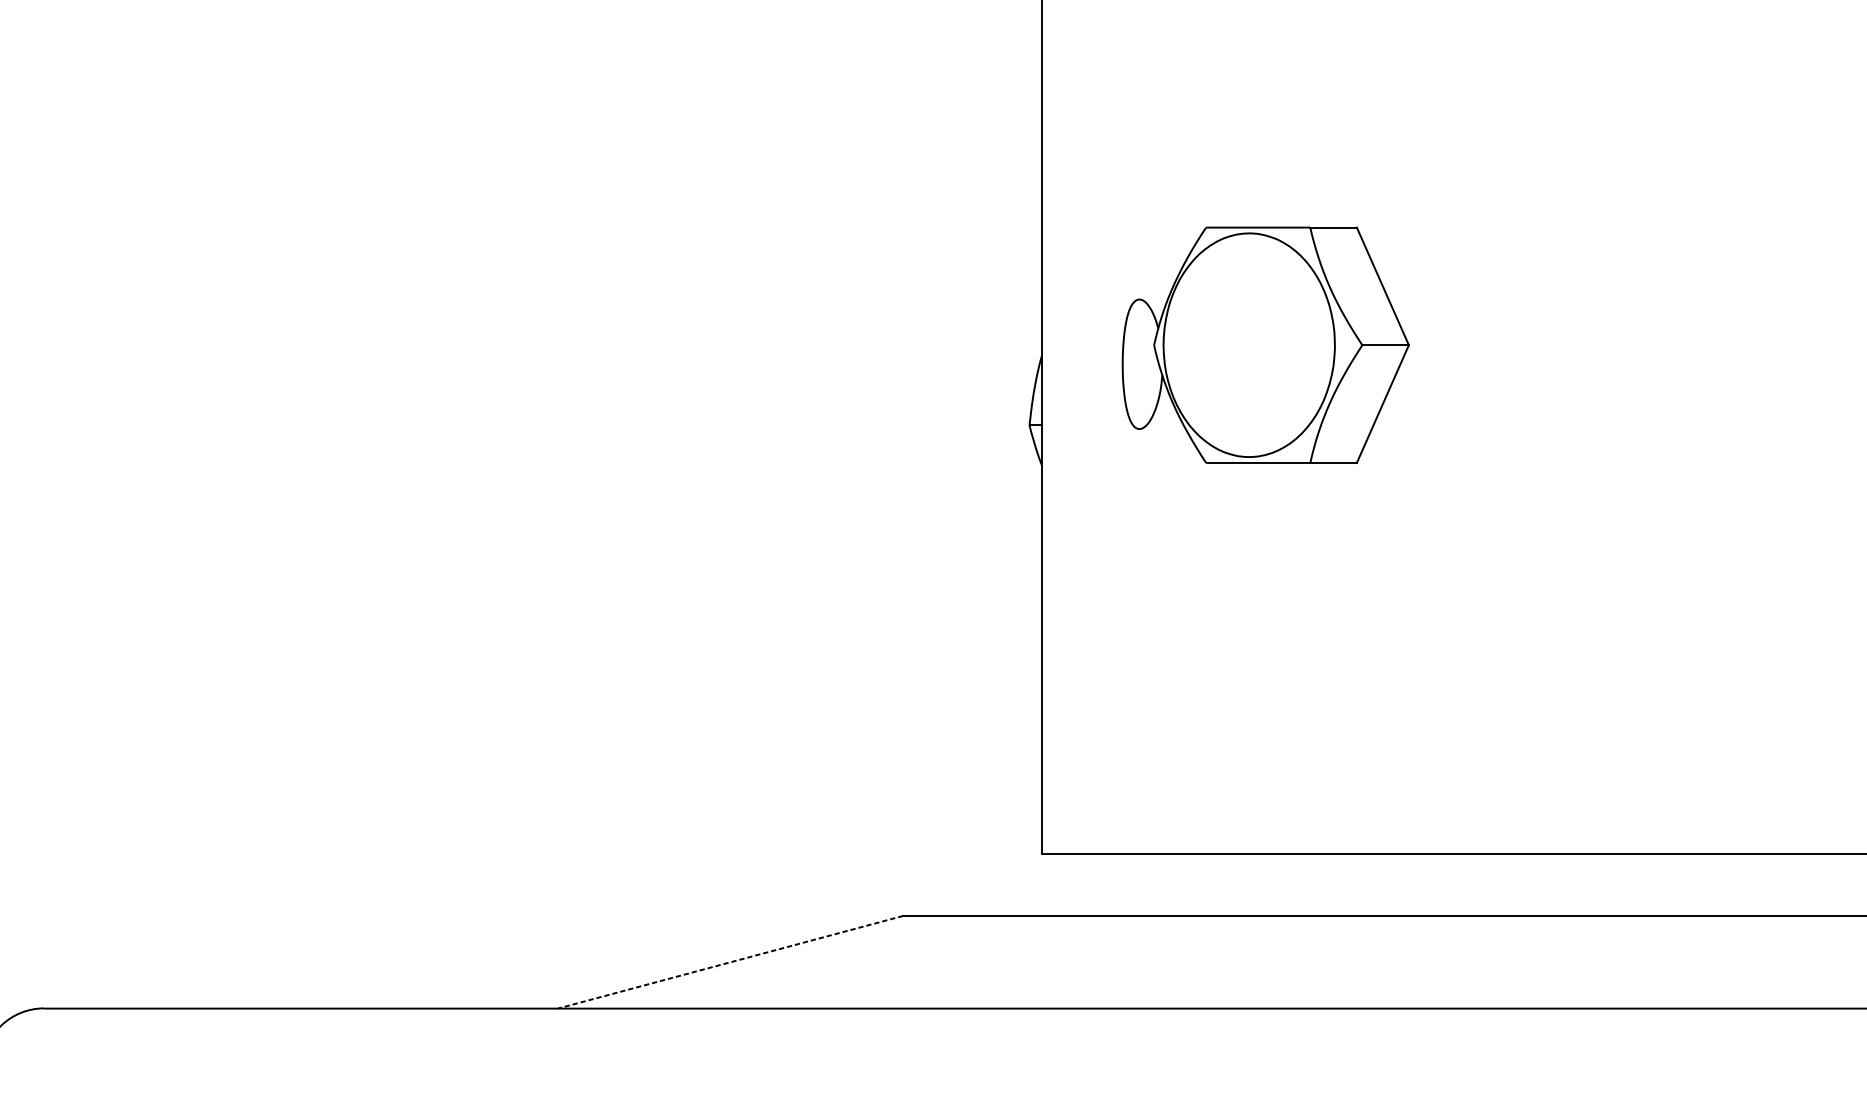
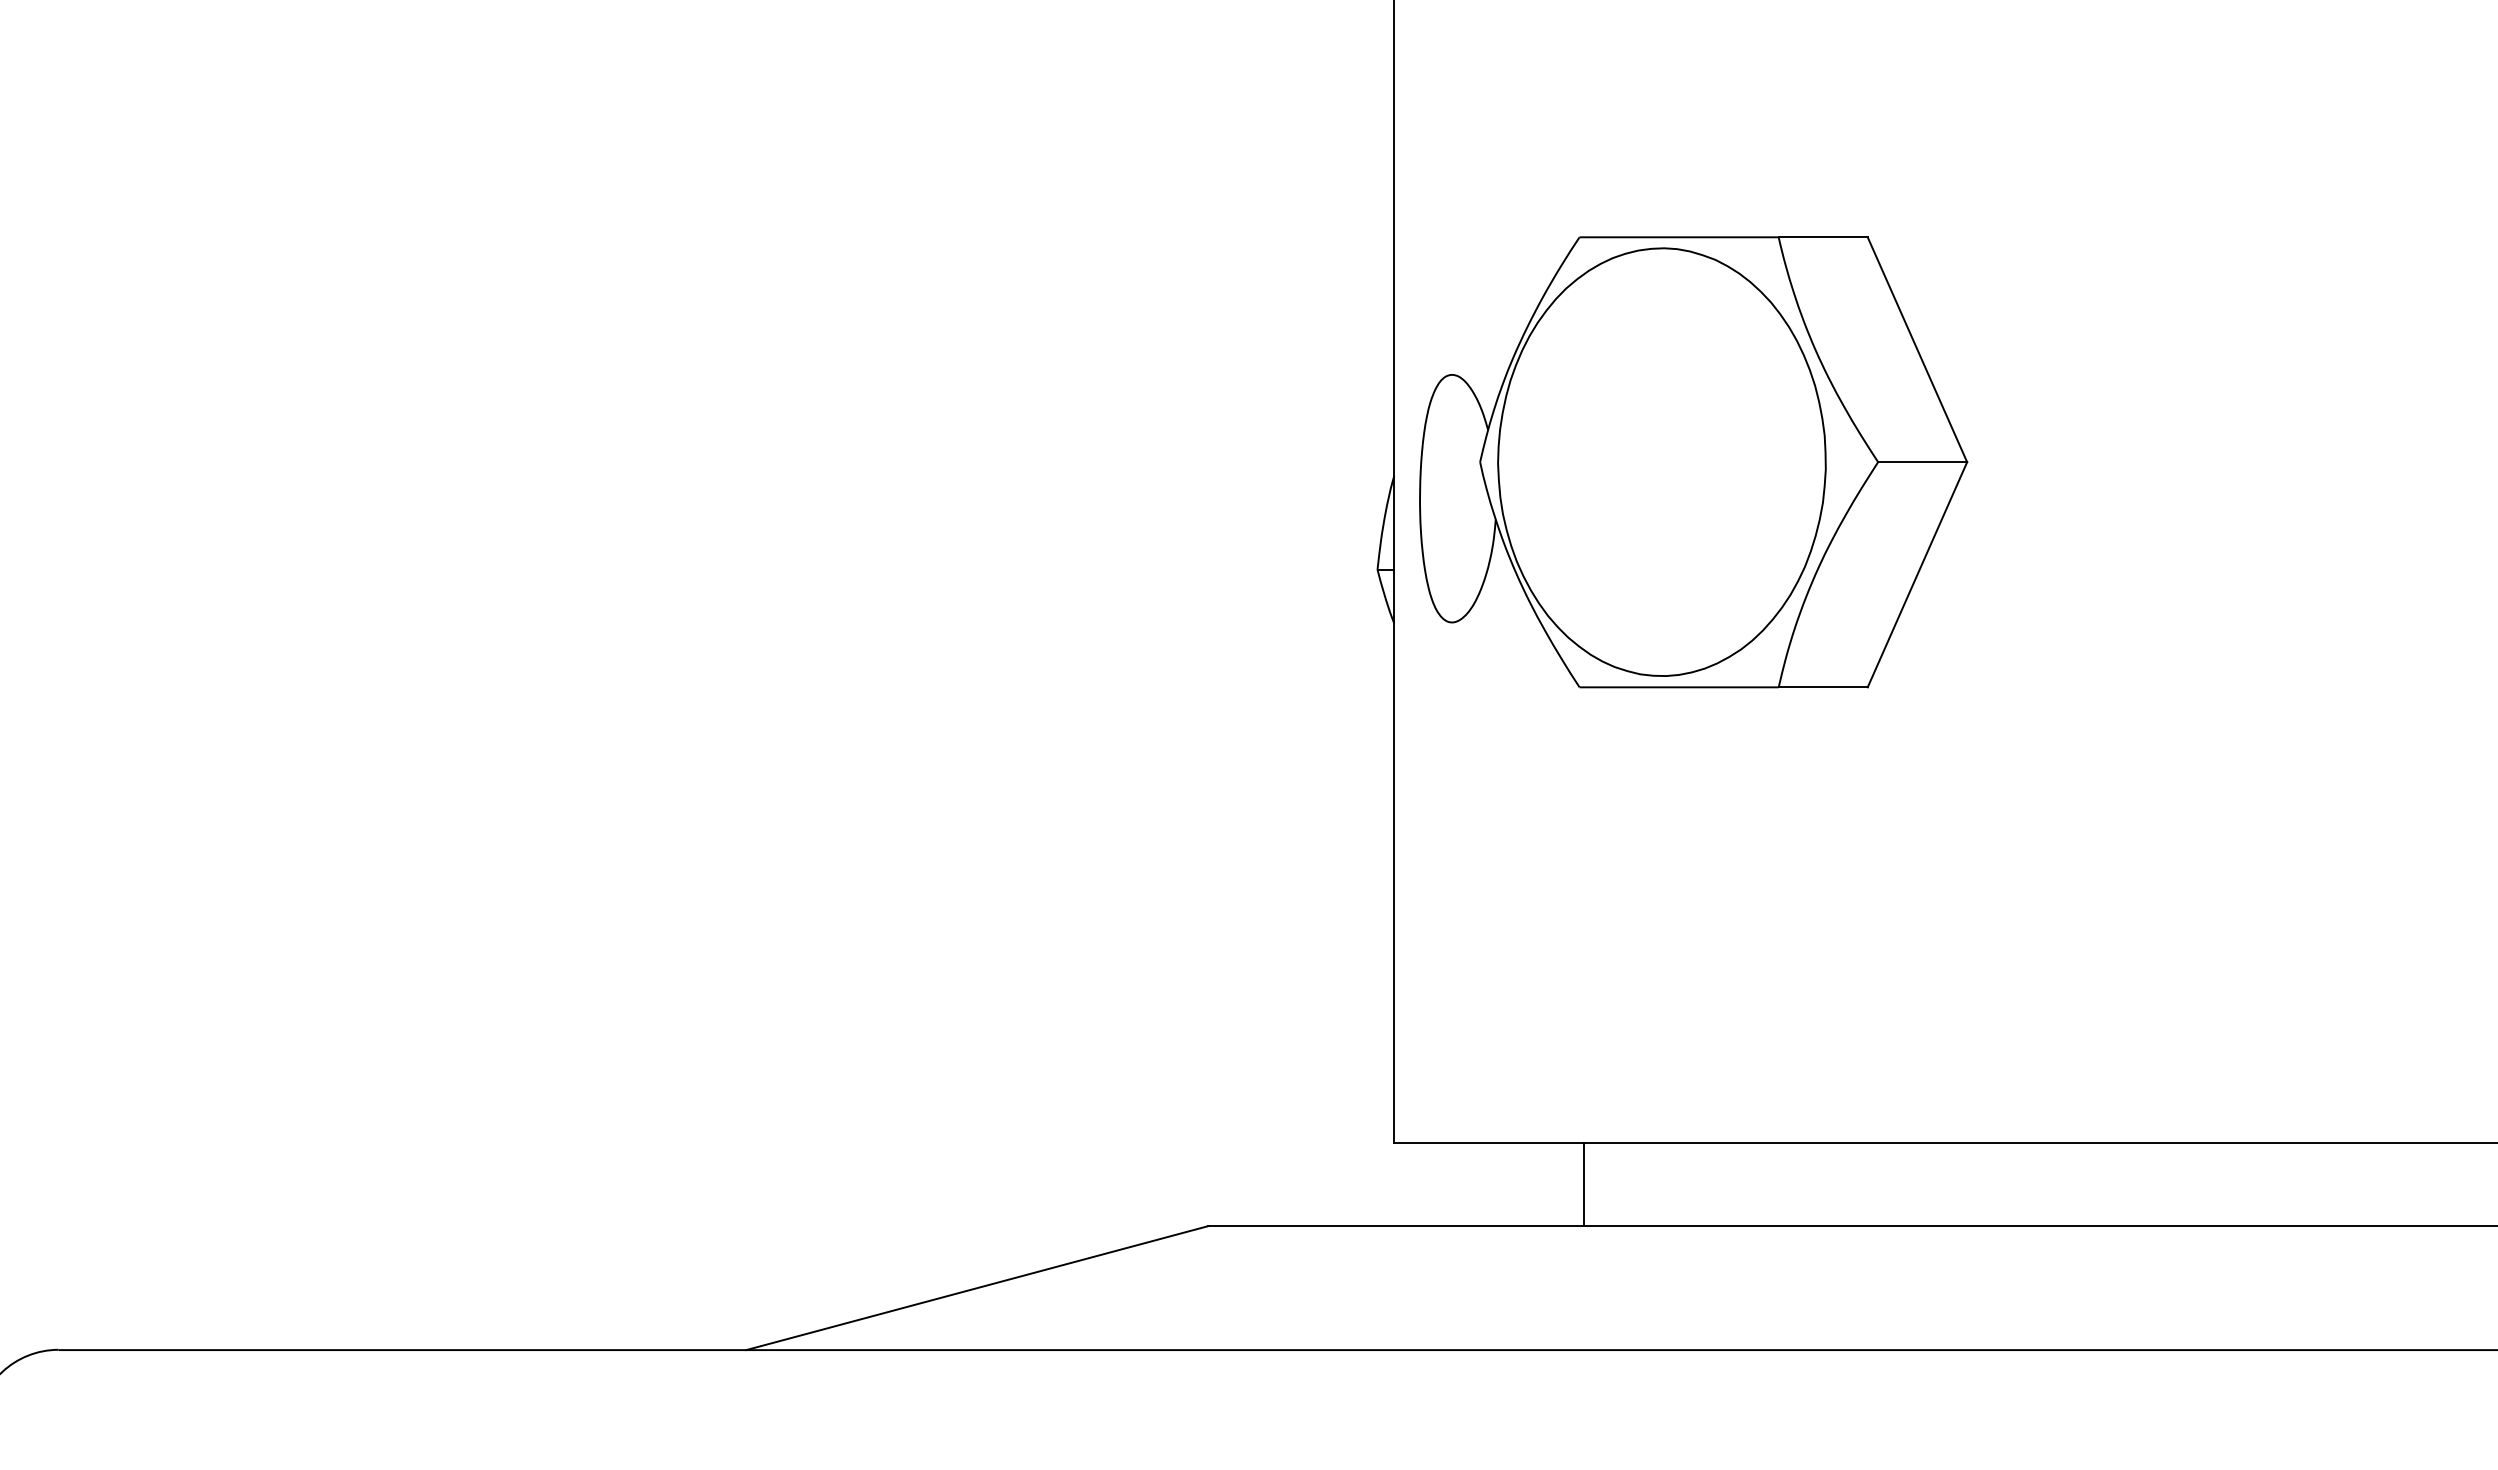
part: (1265, 345) -> (1693, 462), size x1.43
line: (1184, 884) -> (1584, 1184), added
line: (729, 962) -> (976, 1288), dashed -> solid

